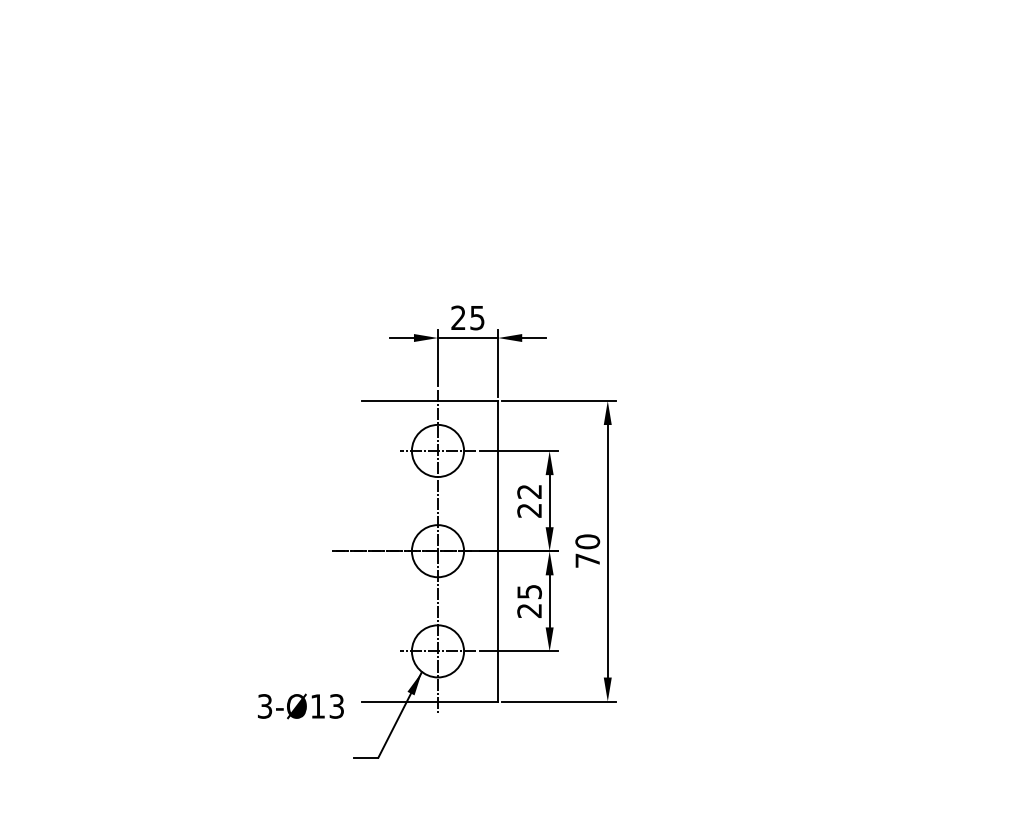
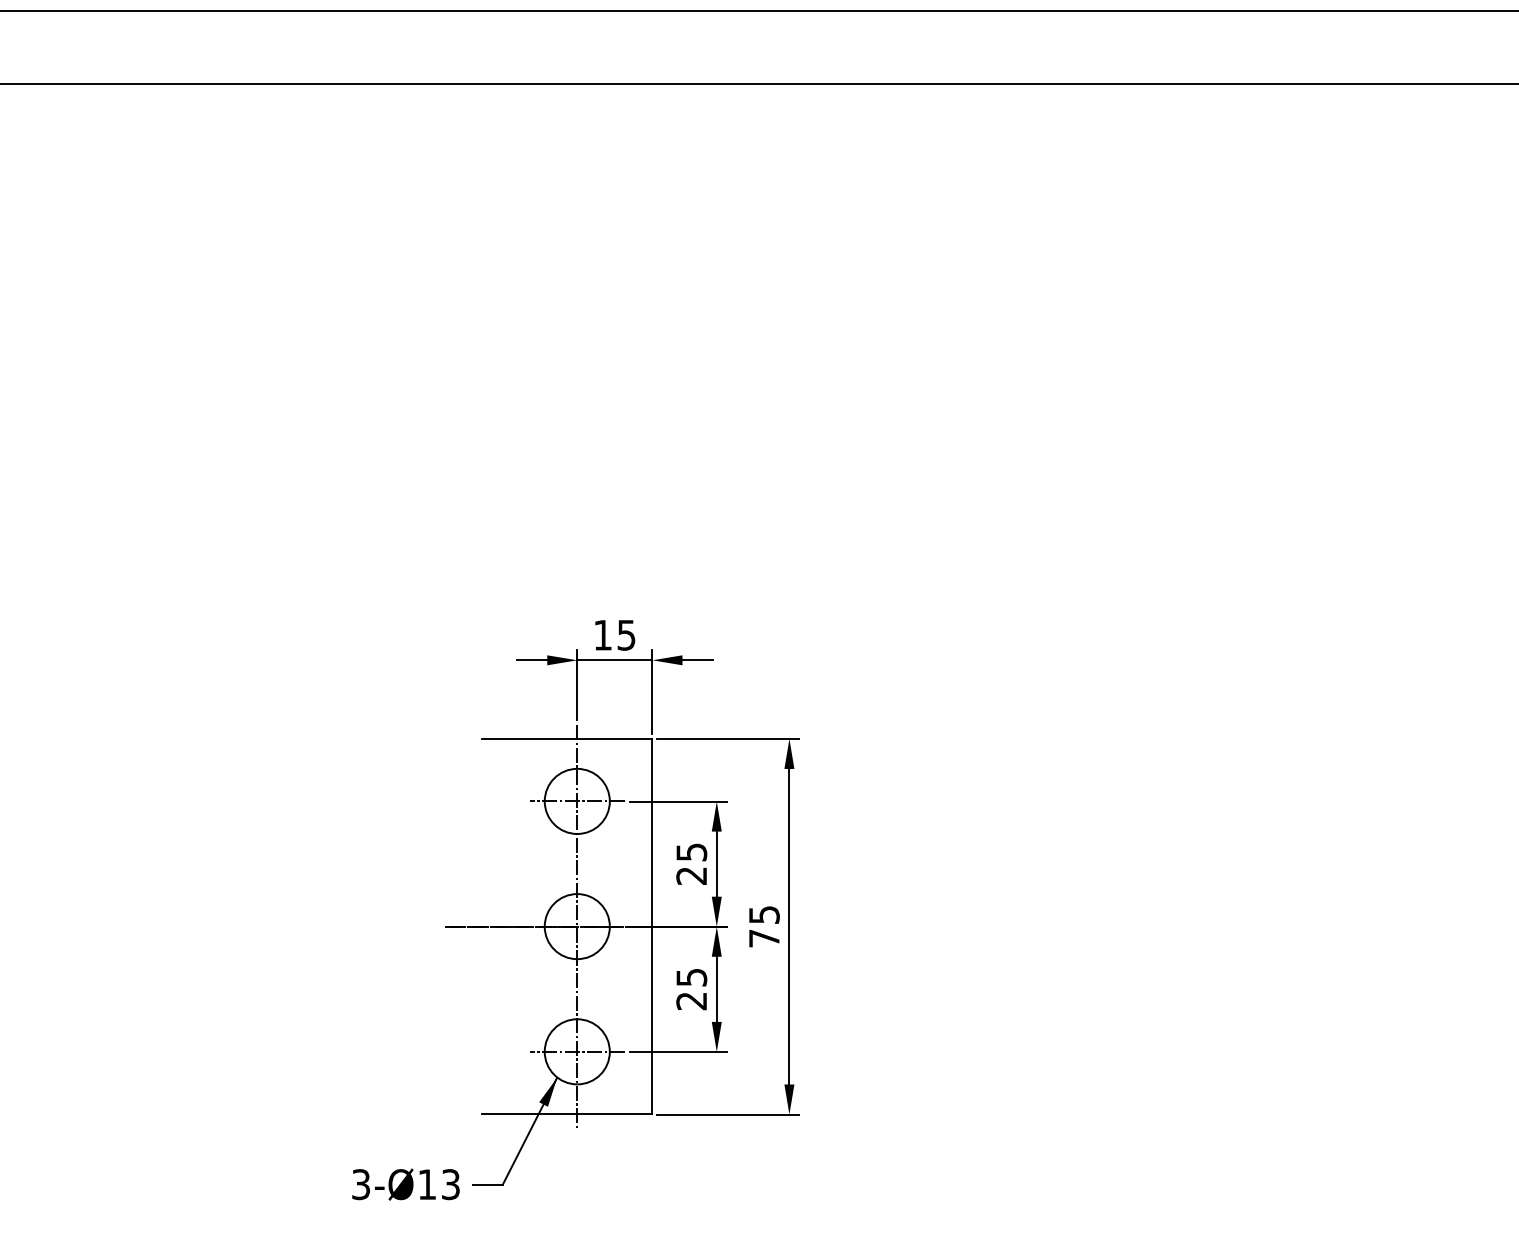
text: (458, 317) -> (602, 634), 25 -> 15
text: (529, 491) -> (691, 852), 22 -> 25
text: (587, 541) -> (763, 914), 70 -> 75
text: (300, 706) -> (405, 1184), moved

